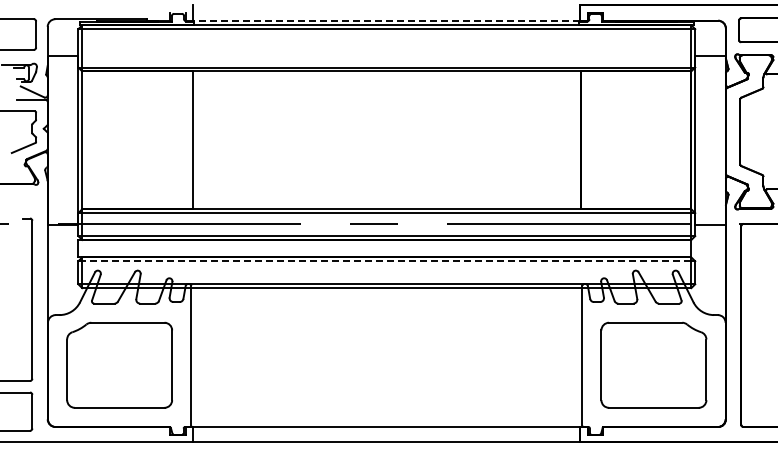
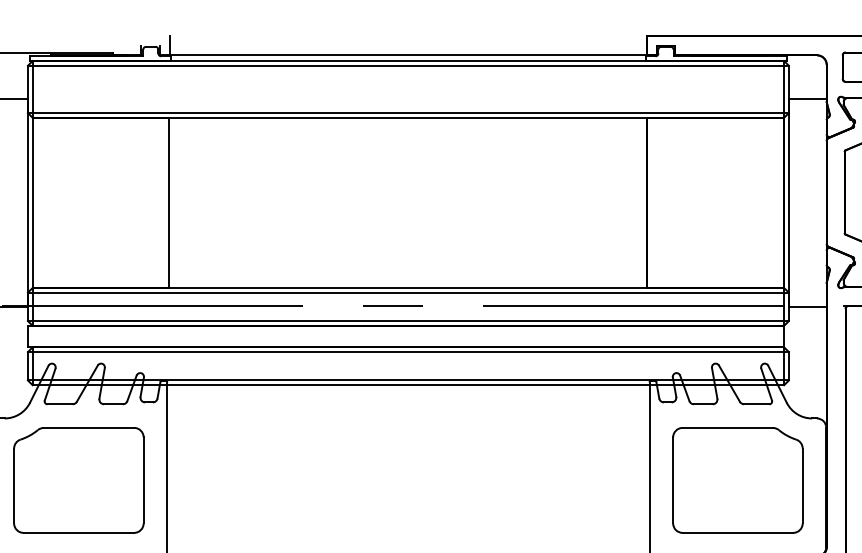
line: (386, 20) -> (408, 55), dashed -> solid
line: (386, 261) -> (408, 352), dashed -> solid

